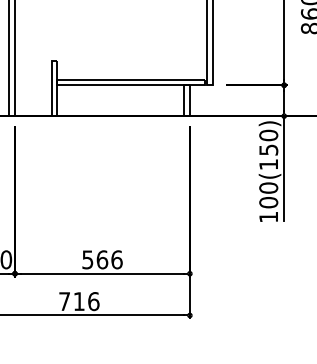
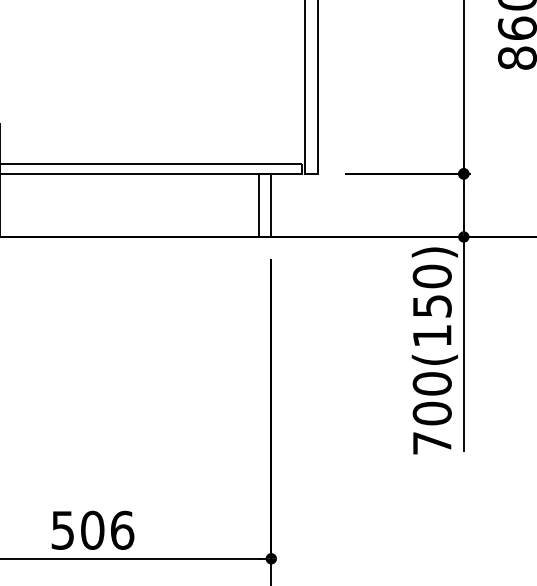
text: (268, 217) -> (431, 443), 100(150) -> 700(150)
text: (102, 259) -> (92, 529), 566 -> 506

